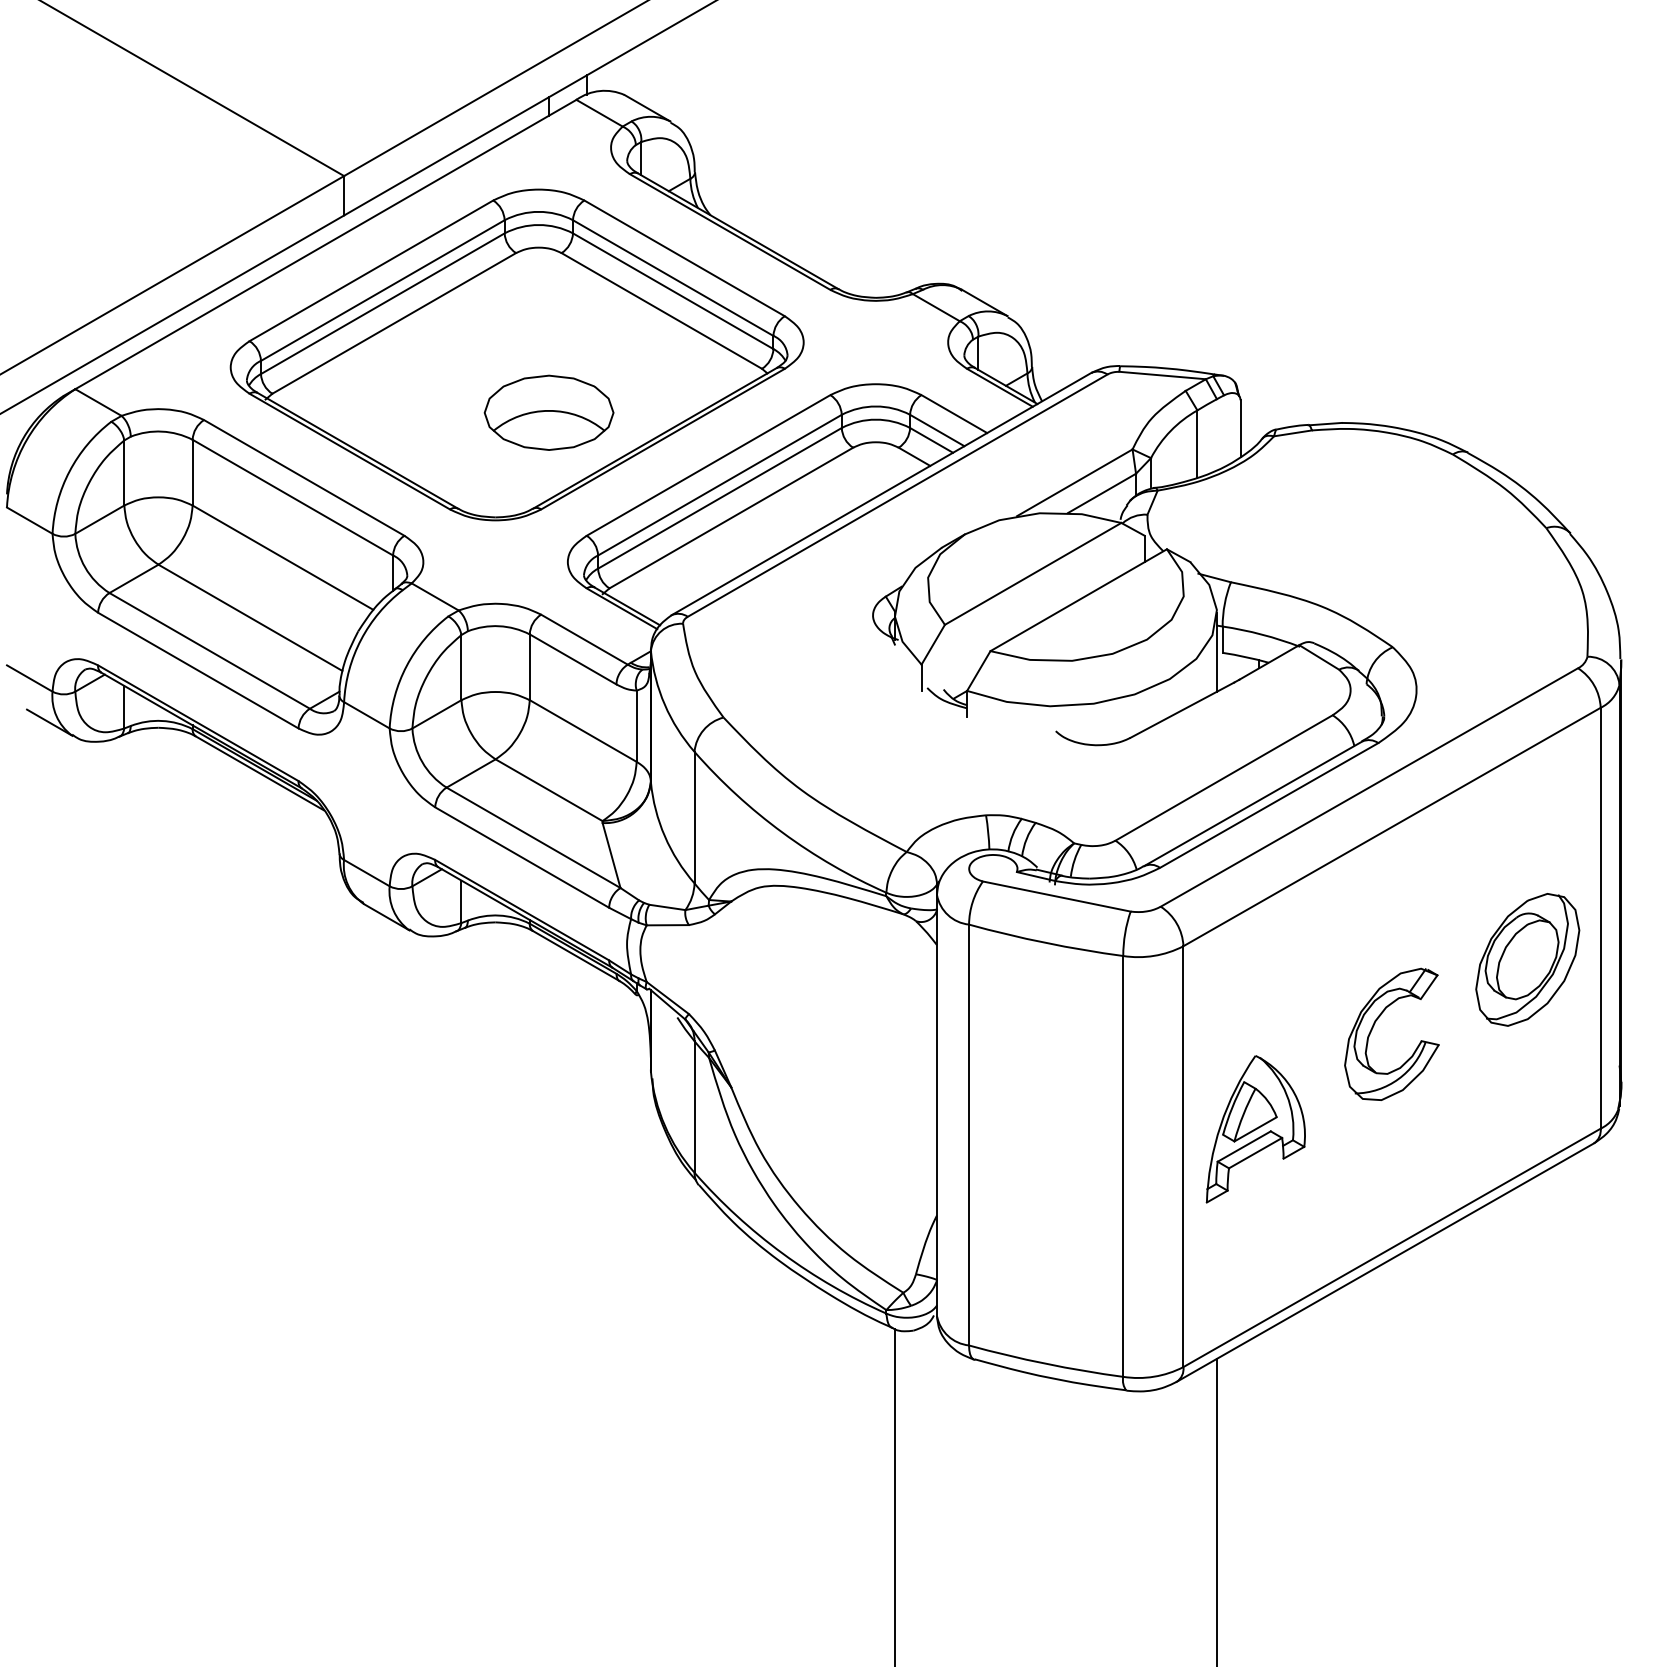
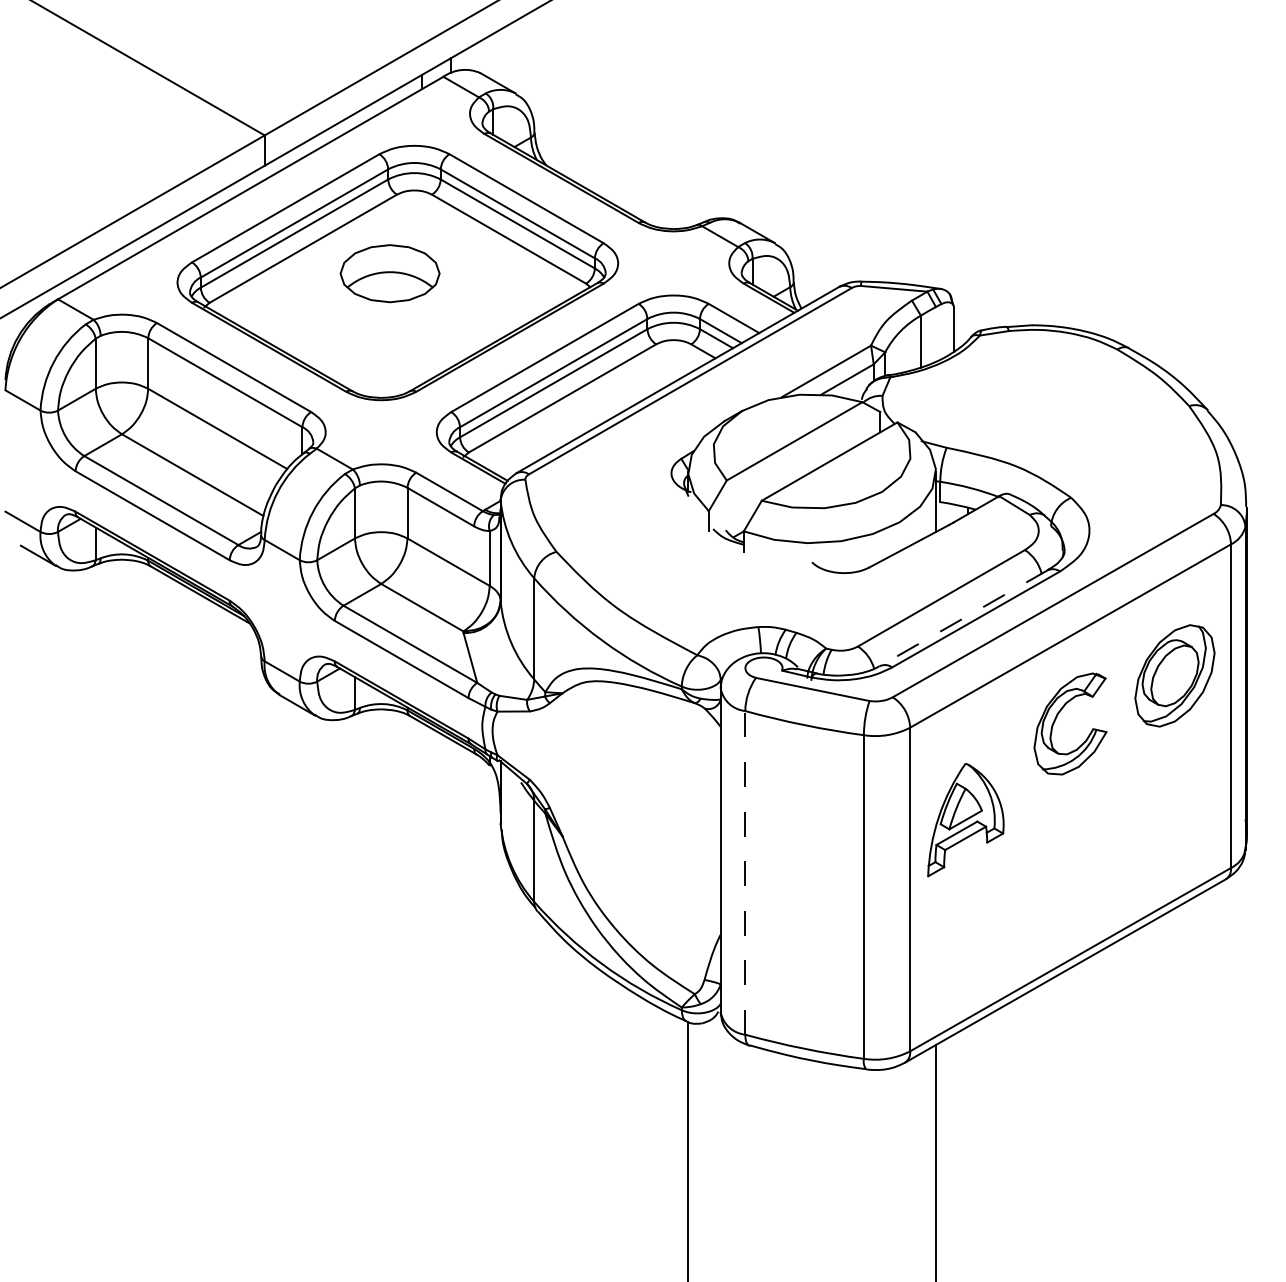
part: (548, 412) -> (389, 273), moved
line: (1253, 803) -> (964, 617), solid -> dashed
part: (1527, 959) -> (1174, 675), moved
part: (1373, 1028) -> (1056, 719), moved
part: (1255, 1129) -> (965, 820), moved
line: (969, 1134) -> (745, 872), solid -> dashed

